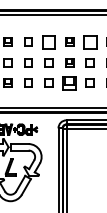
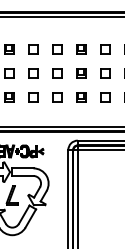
part: (49, 42) -> (57, 49), size x0.62
part: (90, 42) -> (105, 49), size x0.62
part: (69, 83) -> (81, 97), size x0.62

